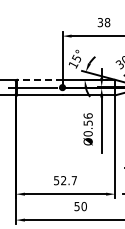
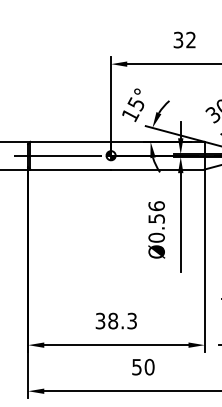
text: (107, 22) -> (191, 39), 38 -> 32
line: (39, 79) -> (70, 141), dashed -> solid
text: (65, 180) -> (116, 320), 52.7 -> 38.3

